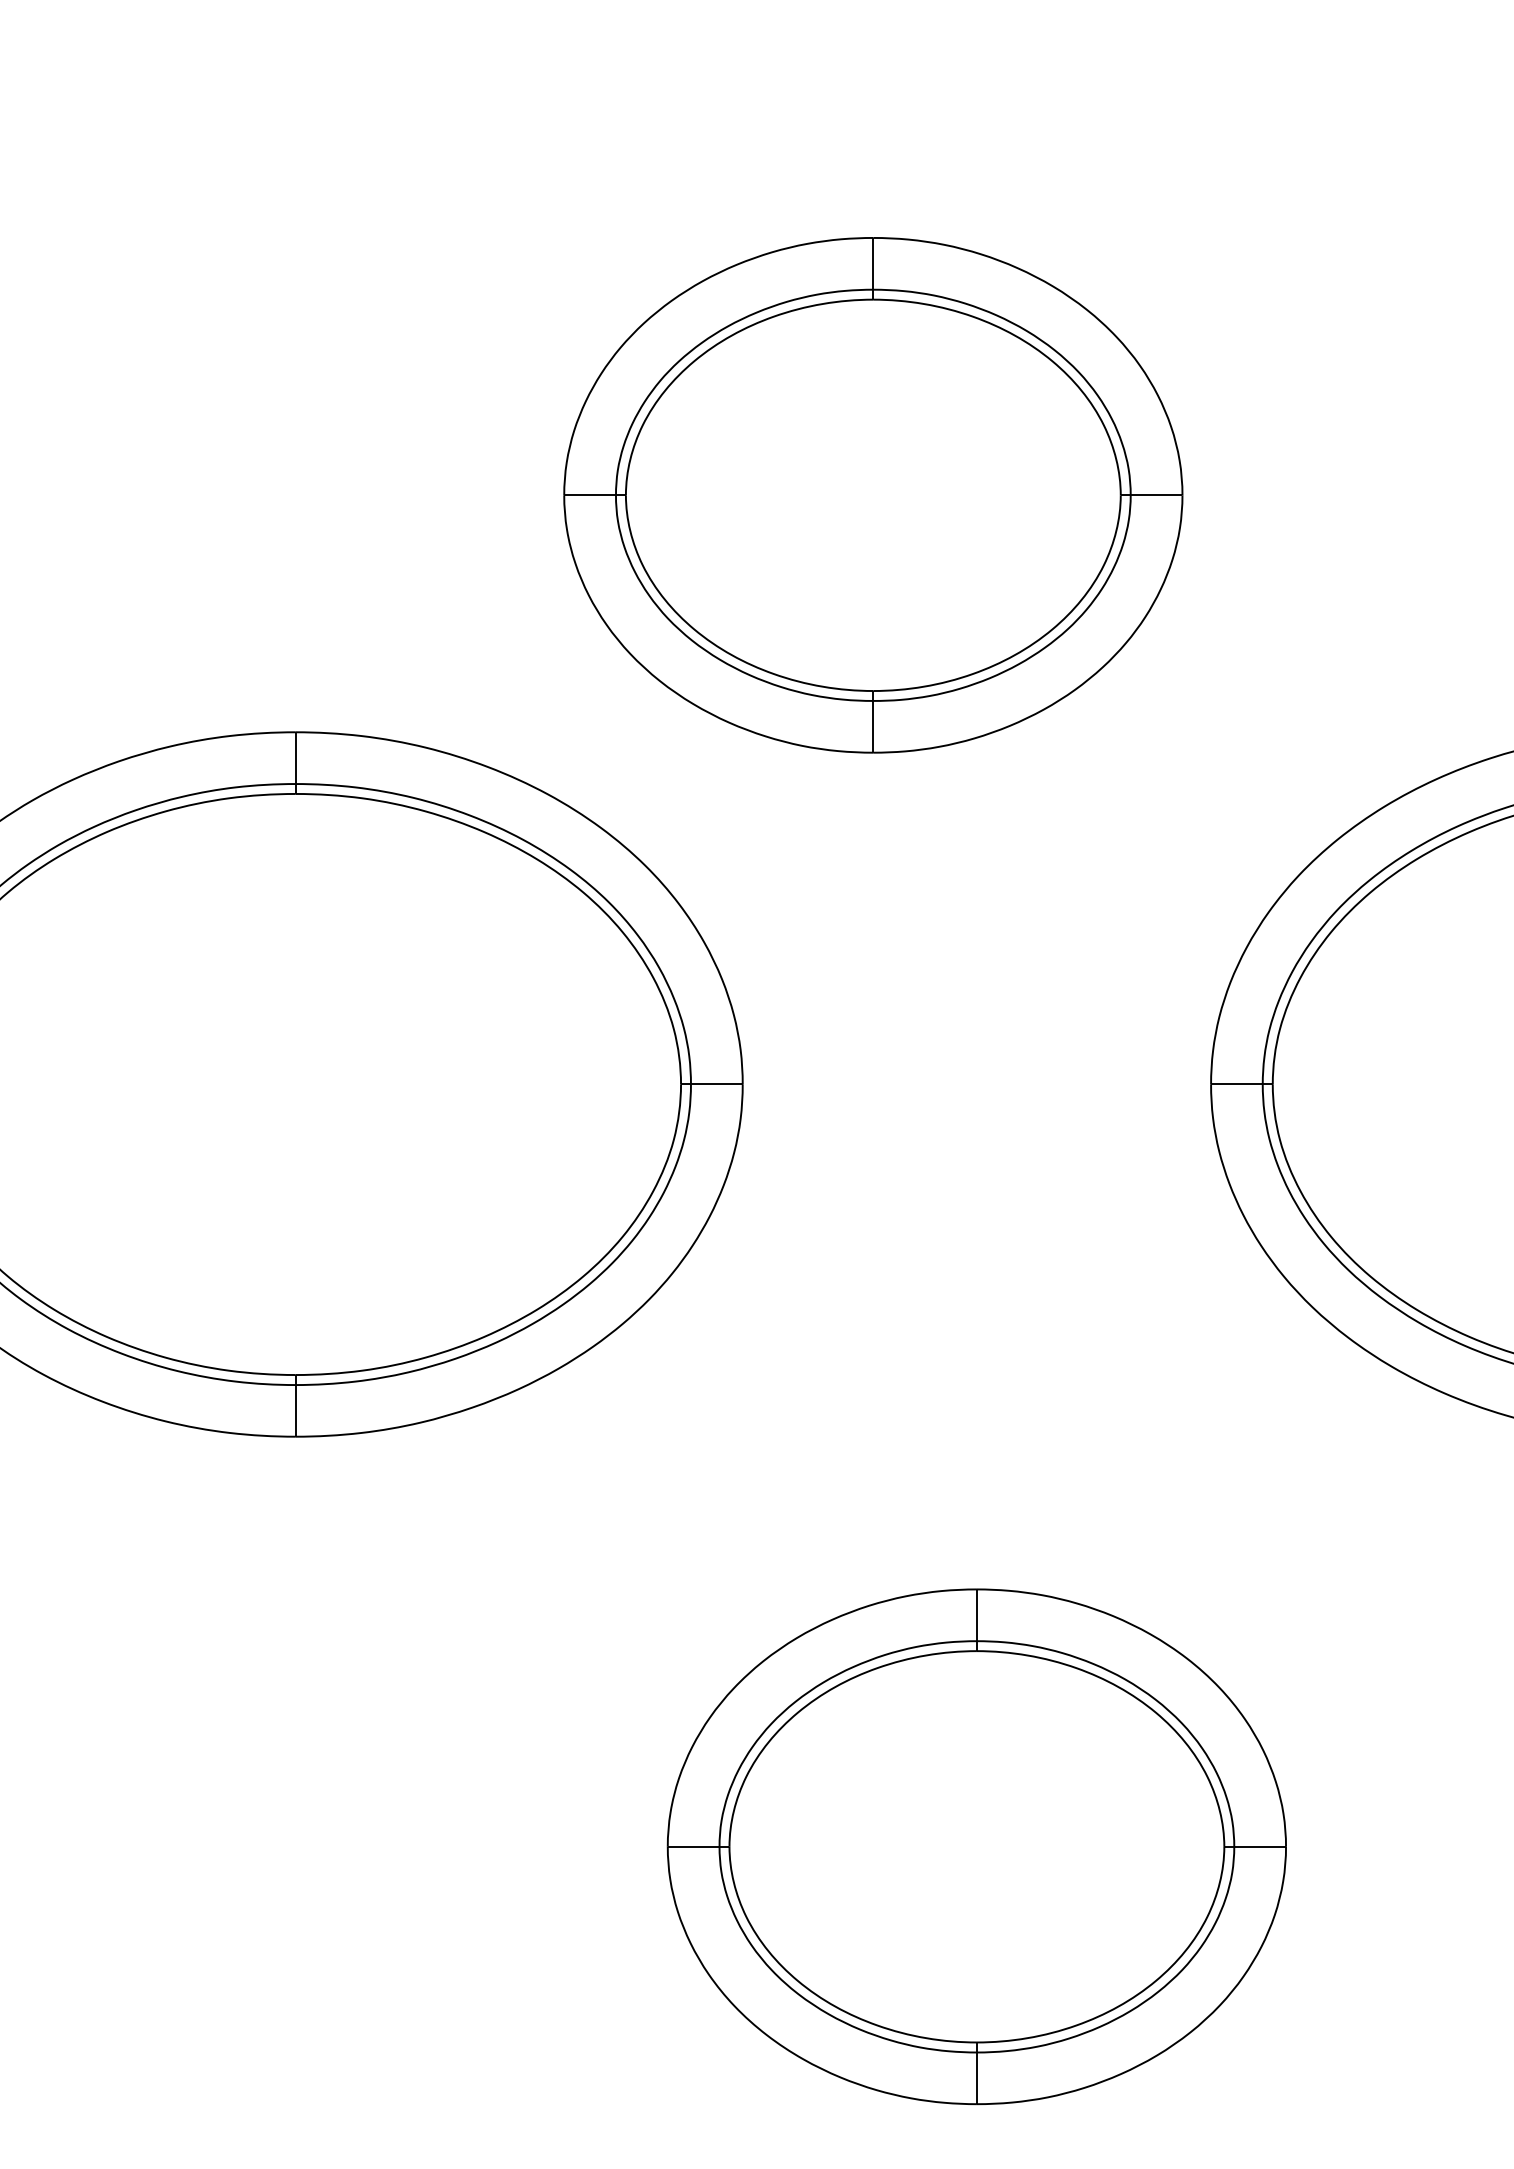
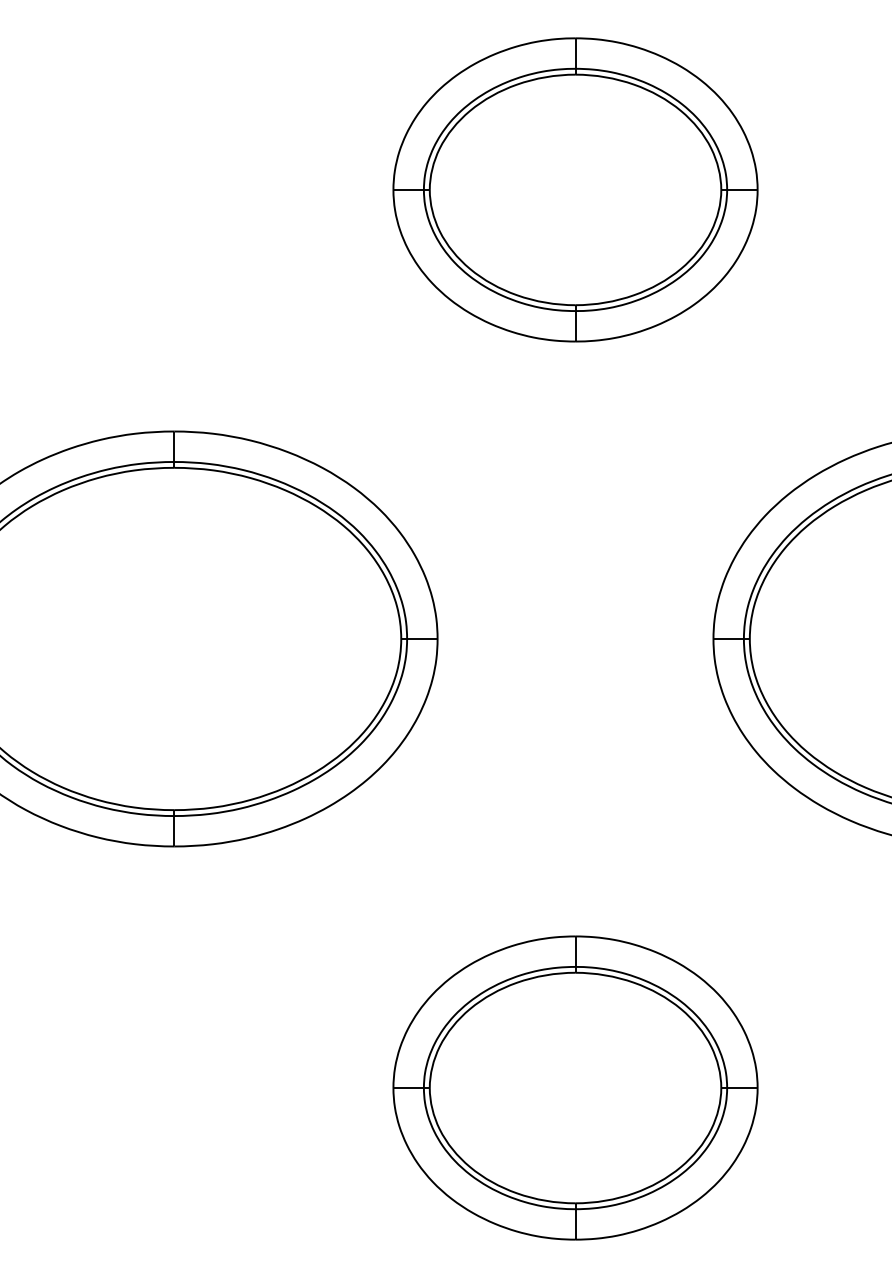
part: (873, 494) -> (575, 189), moved

